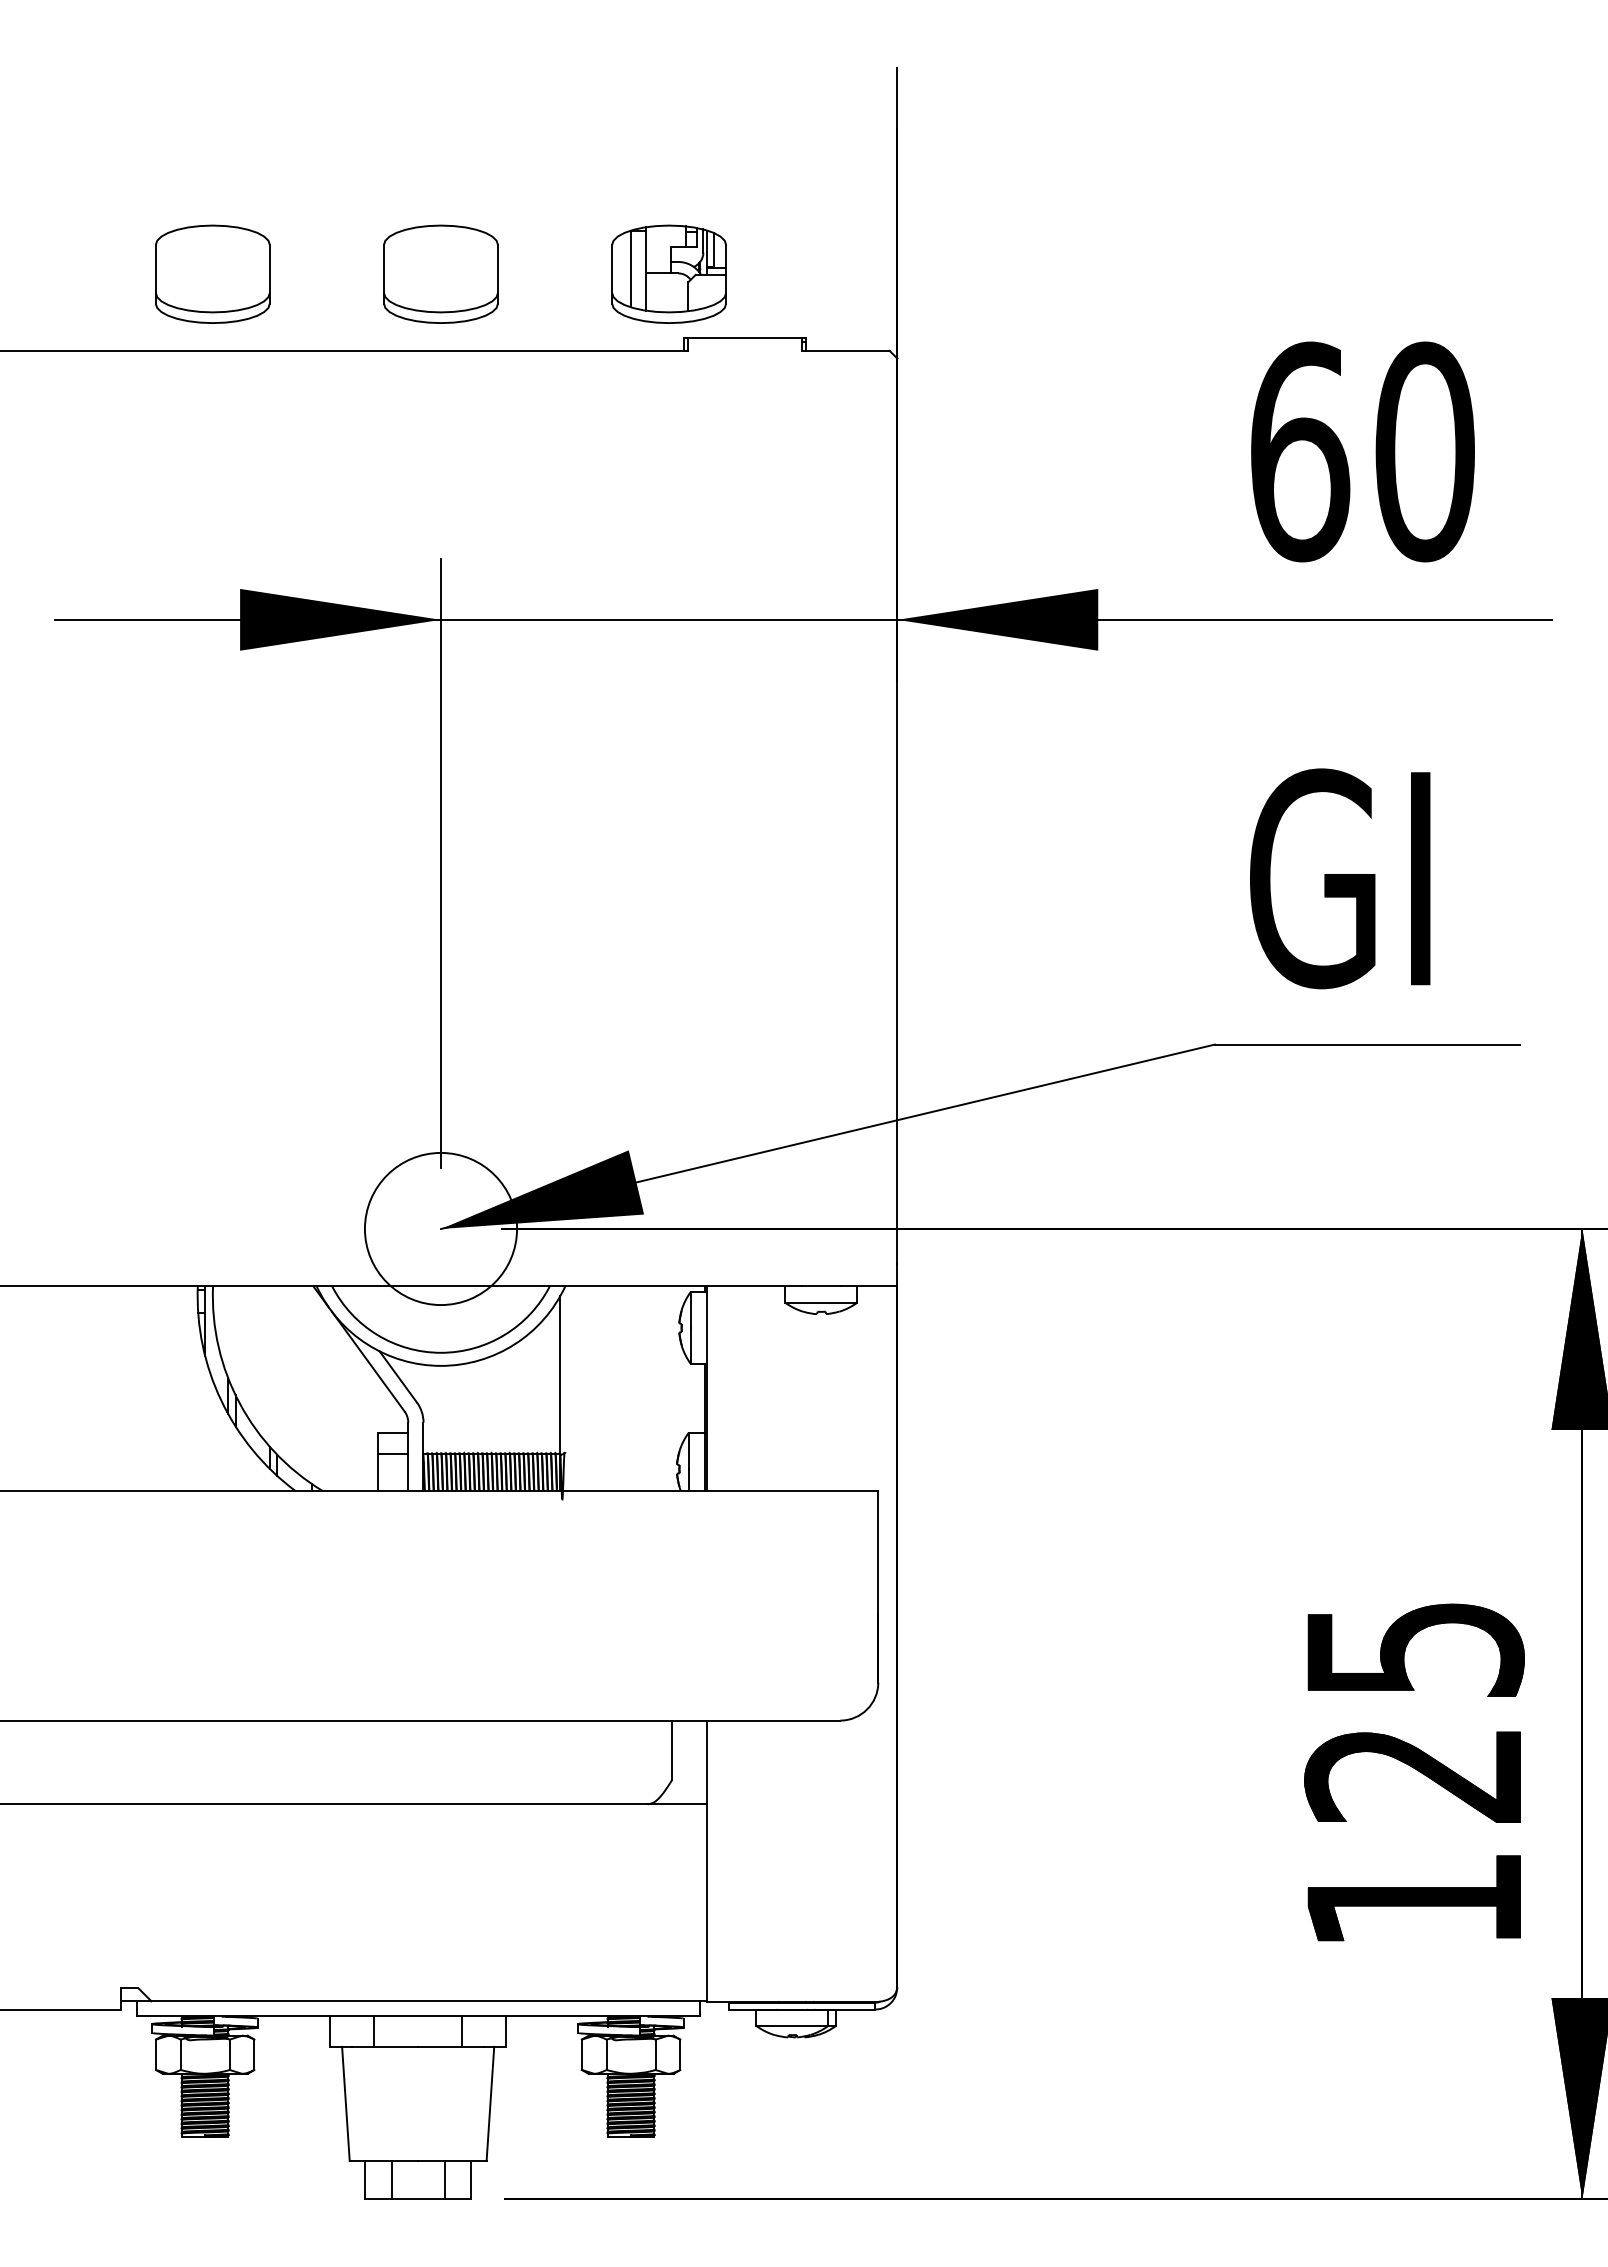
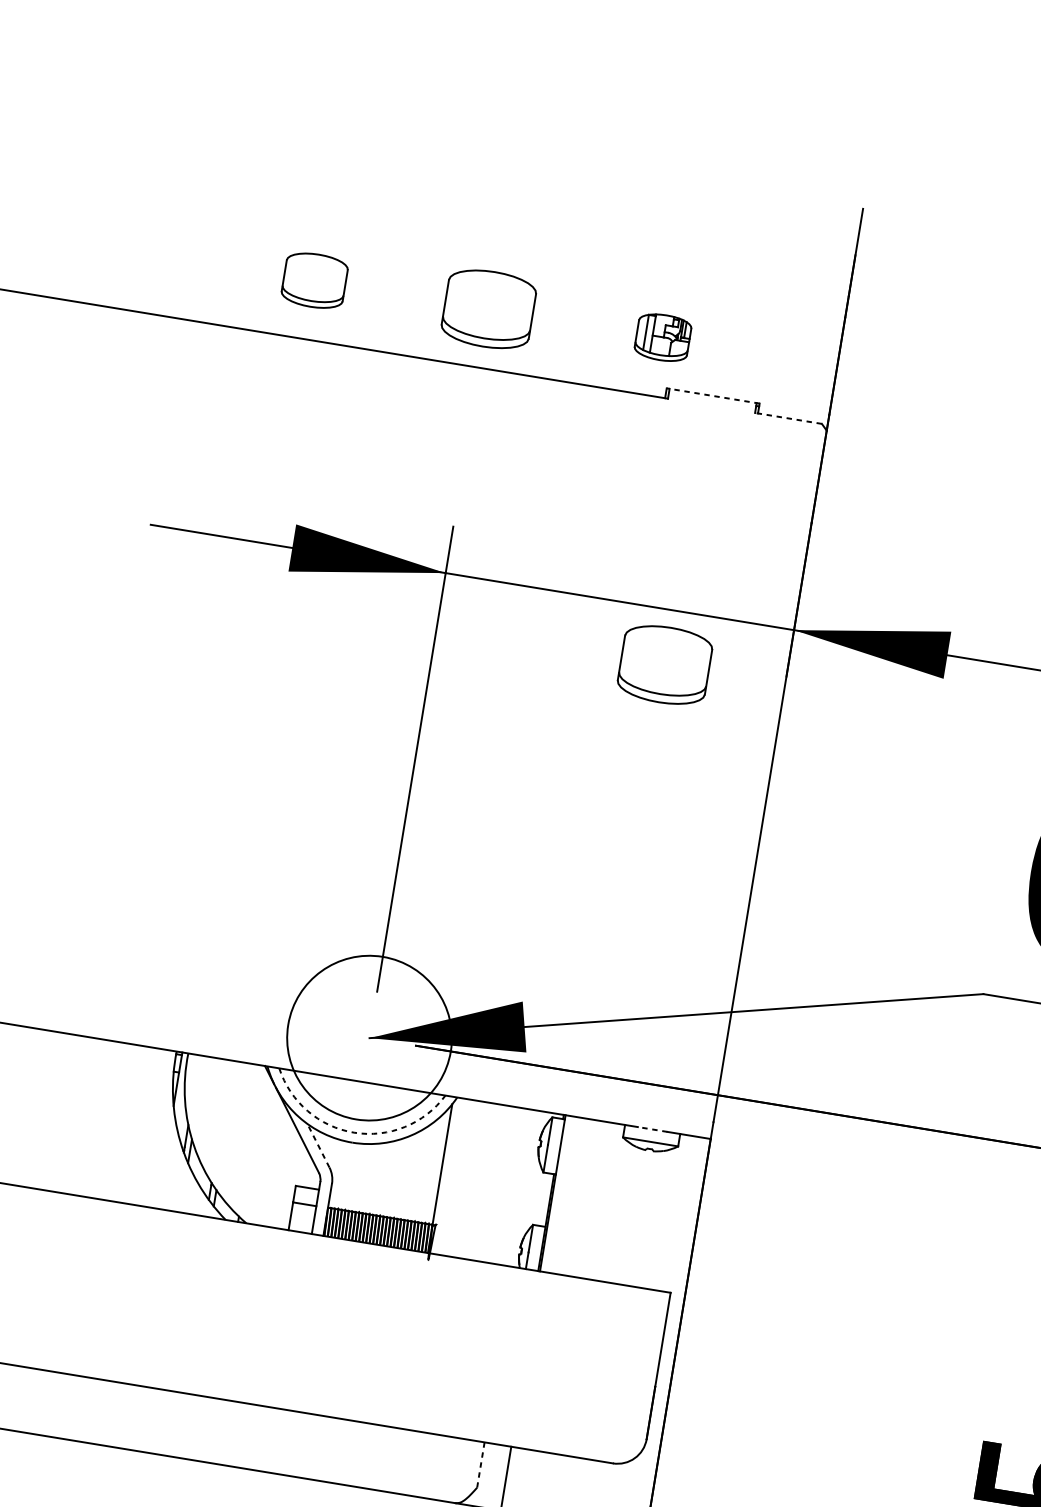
part: (212, 273) -> (314, 280), size x0.7
part: (668, 273) -> (662, 337), size x0.6
line: (745, 338) -> (713, 396), solid -> dashed
line: (845, 350) -> (788, 418), solid -> dashed
part: (739, 690) -> (664, 664), added
circle: (440, 1228) -> (369, 1037), size x1.4
line: (820, 1286) -> (652, 1129), solid -> dashed
arc: (441, 1352) -> (354, 1132), solid -> dashed
line: (398, 1376) -> (318, 1145), solid -> dashed
line: (672, 1750) -> (481, 1465), solid -> dashed

